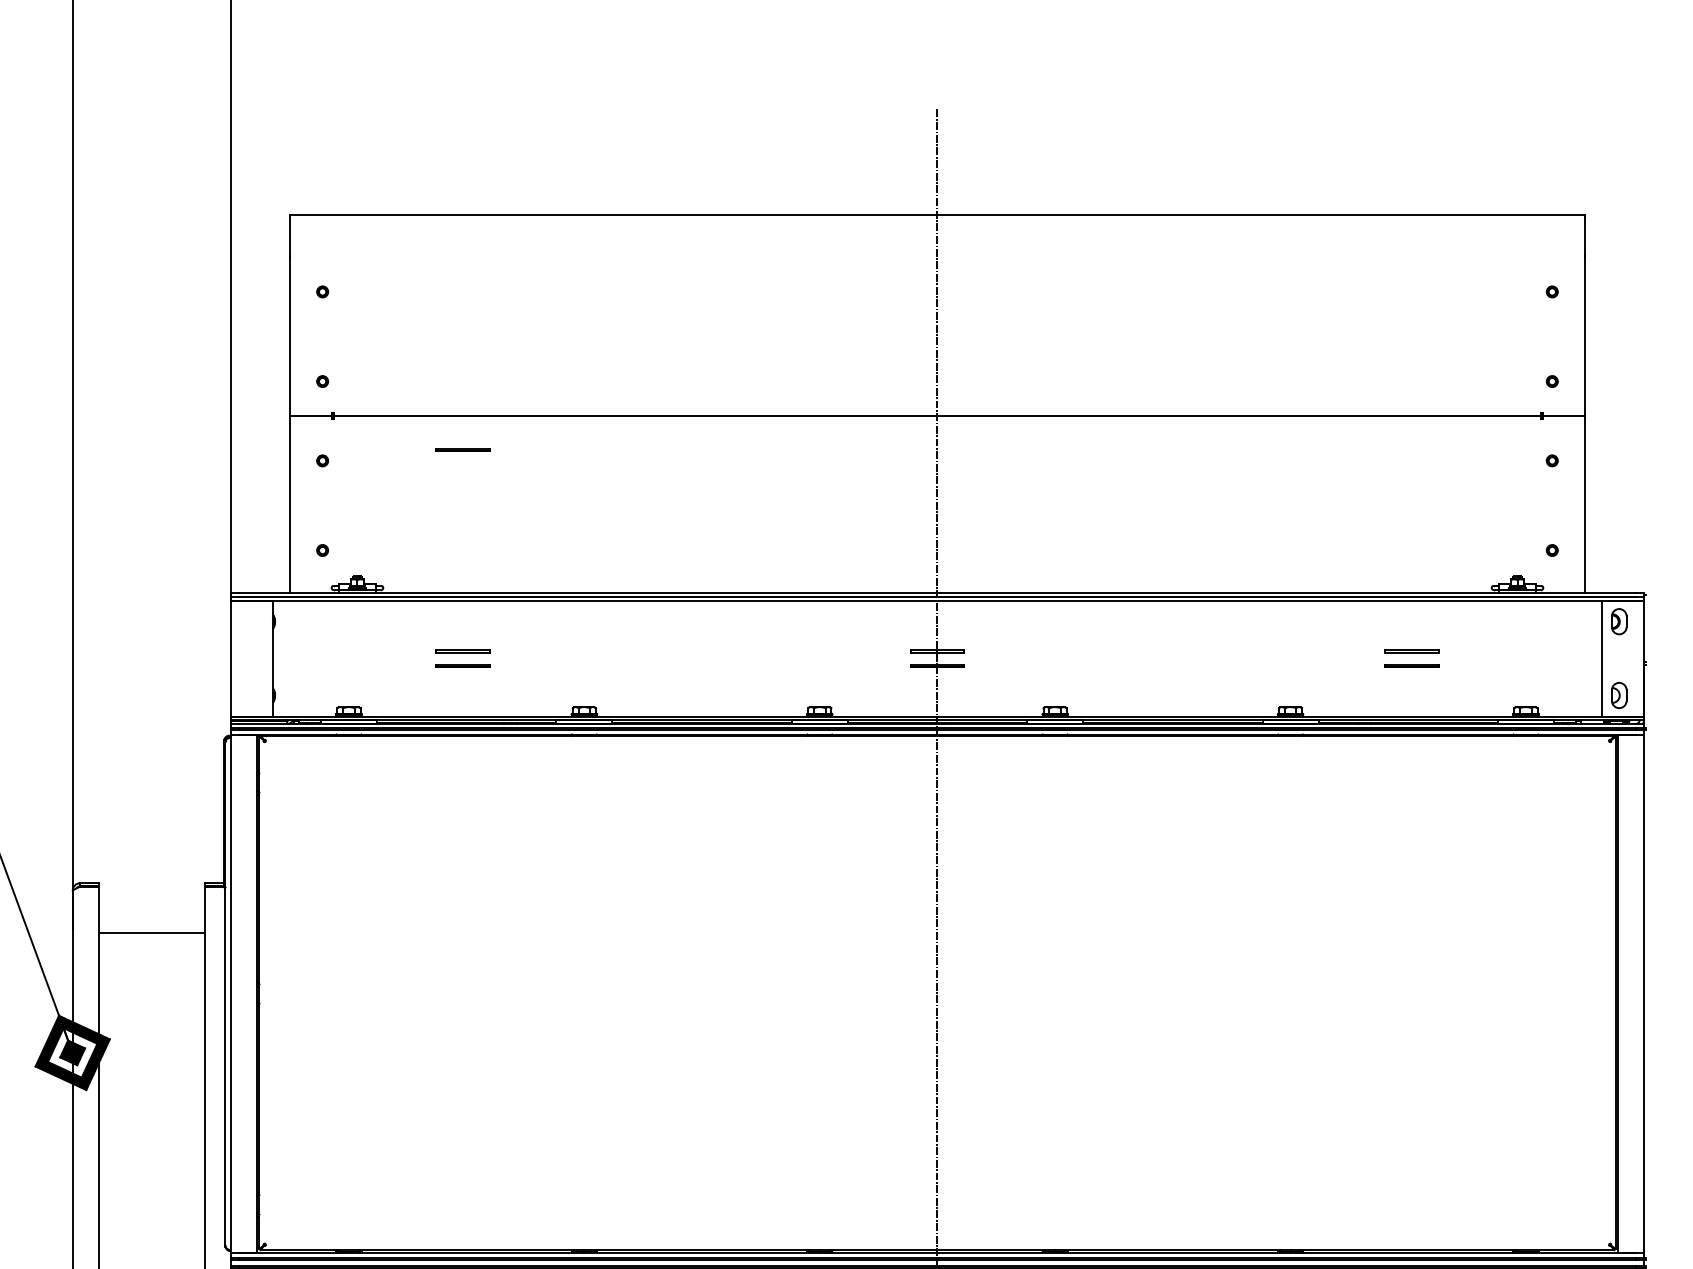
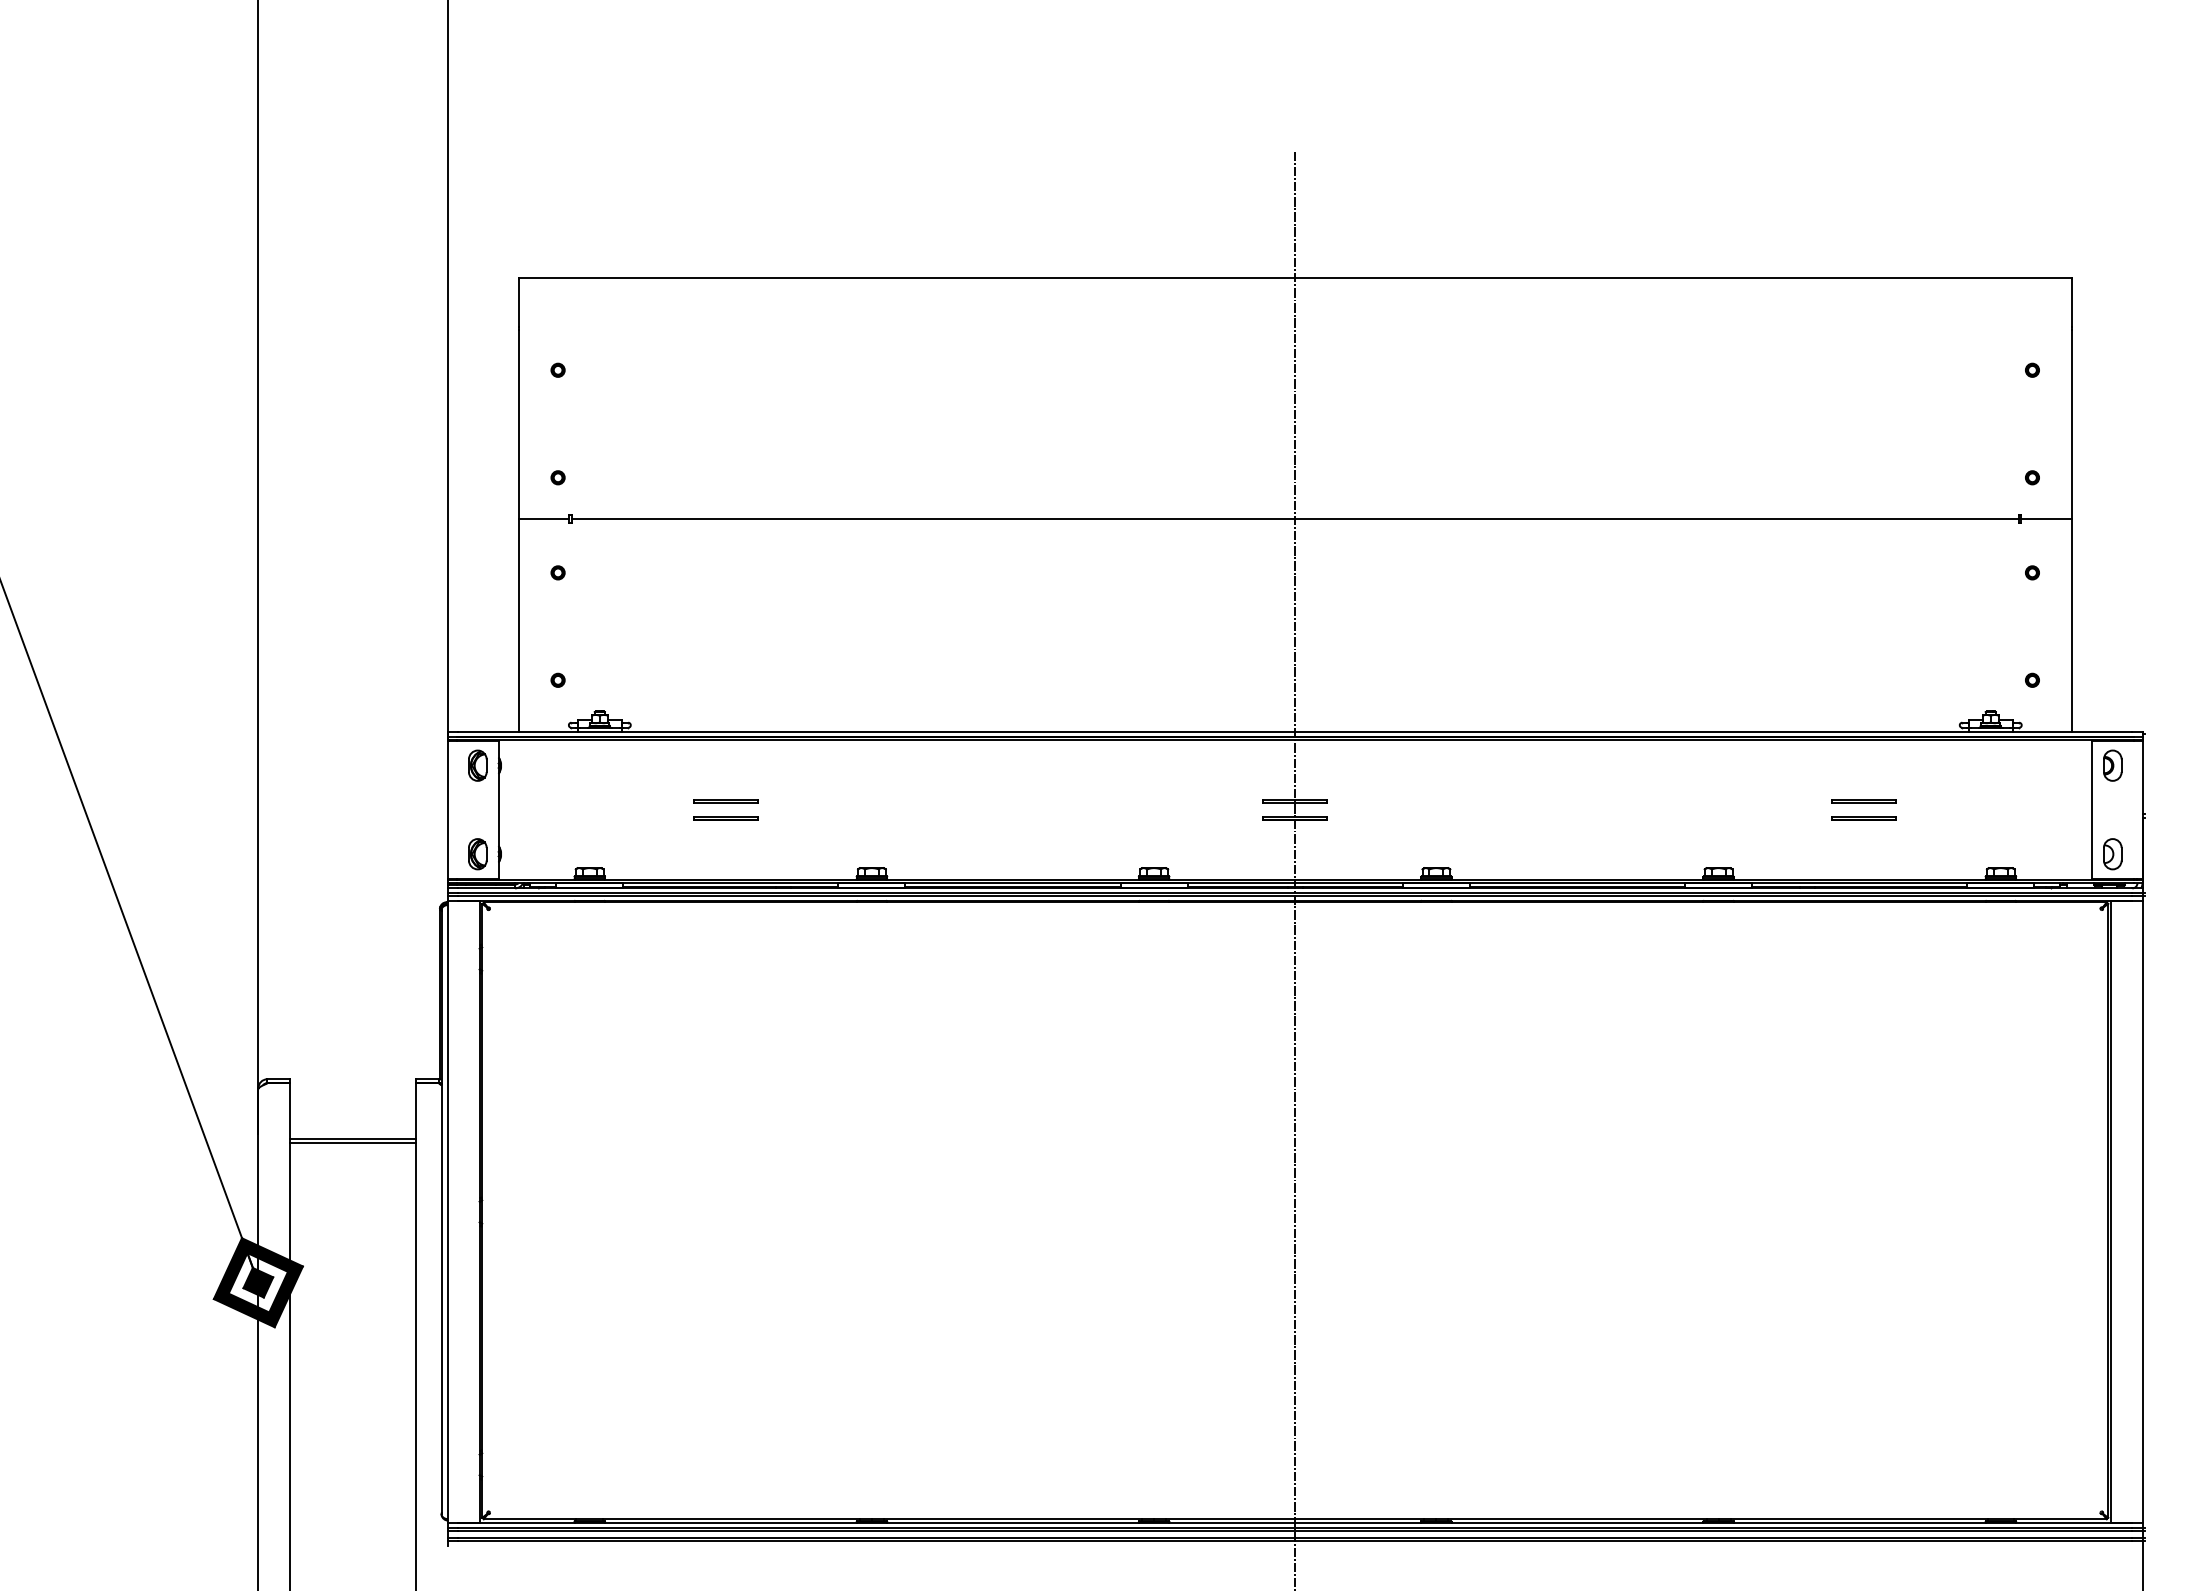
line: (462, 448) -> (725, 558), removed
part: (255, 621) -> (477, 765), added
part: (255, 695) -> (477, 854), added
line: (152, 935) -> (353, 1142), added

